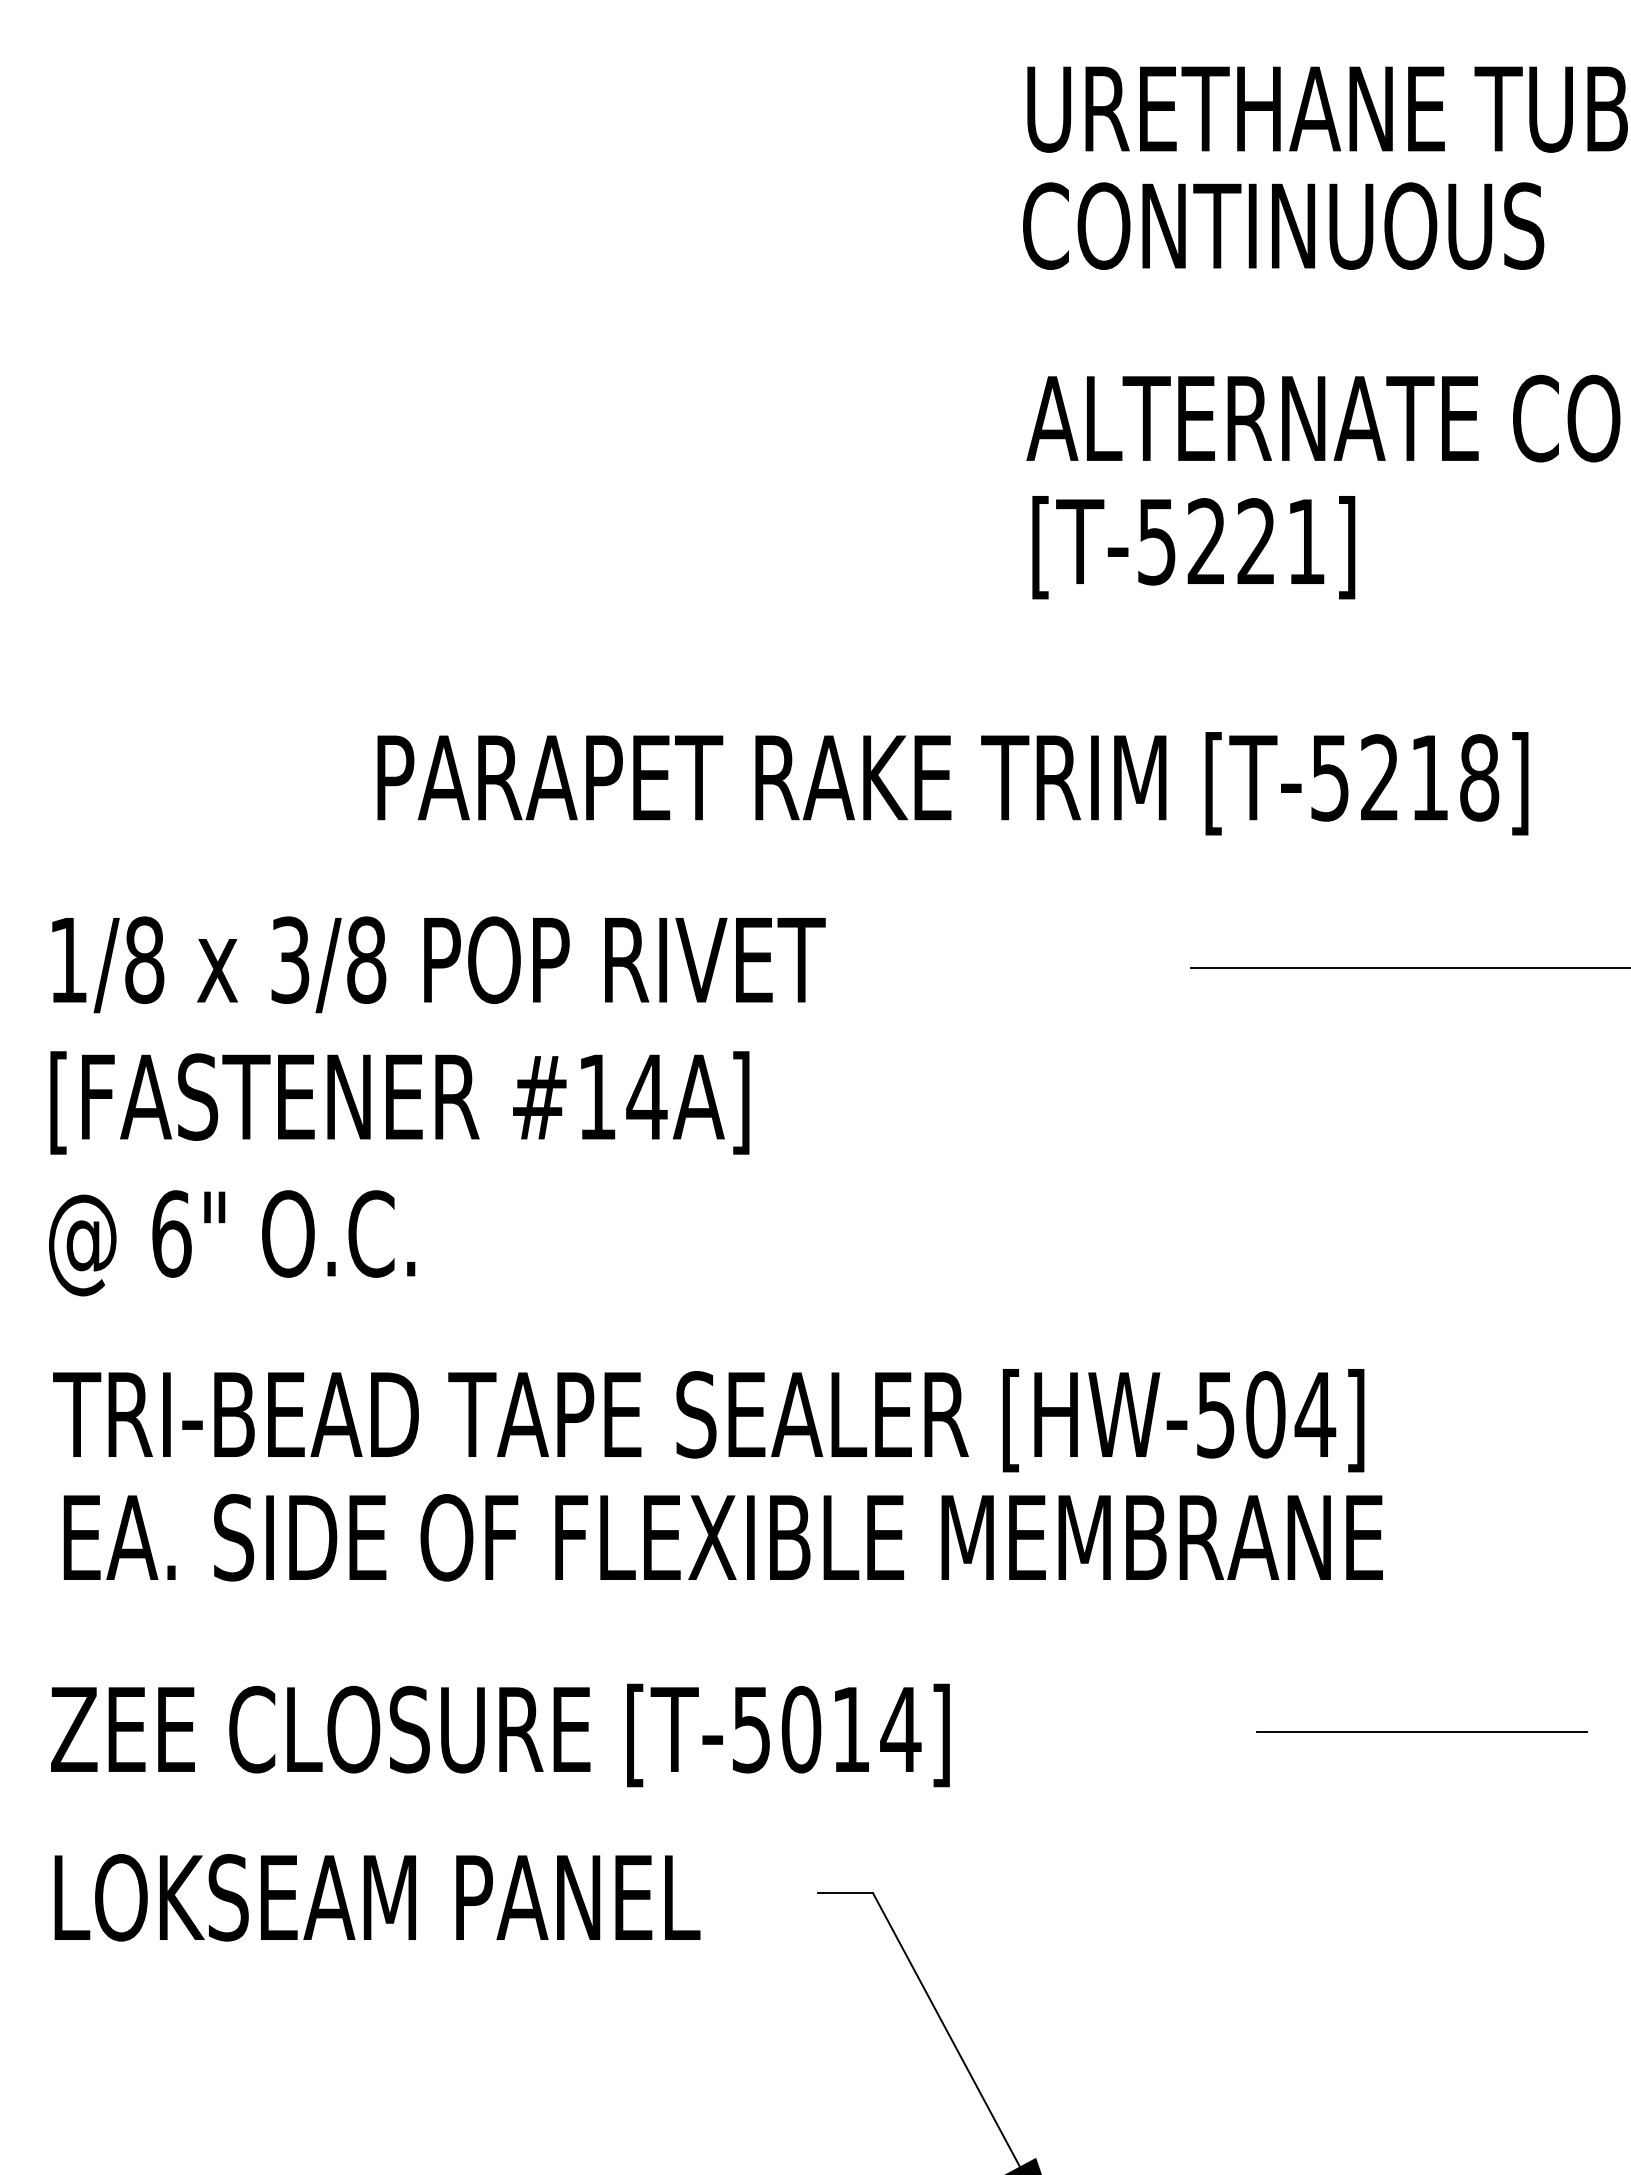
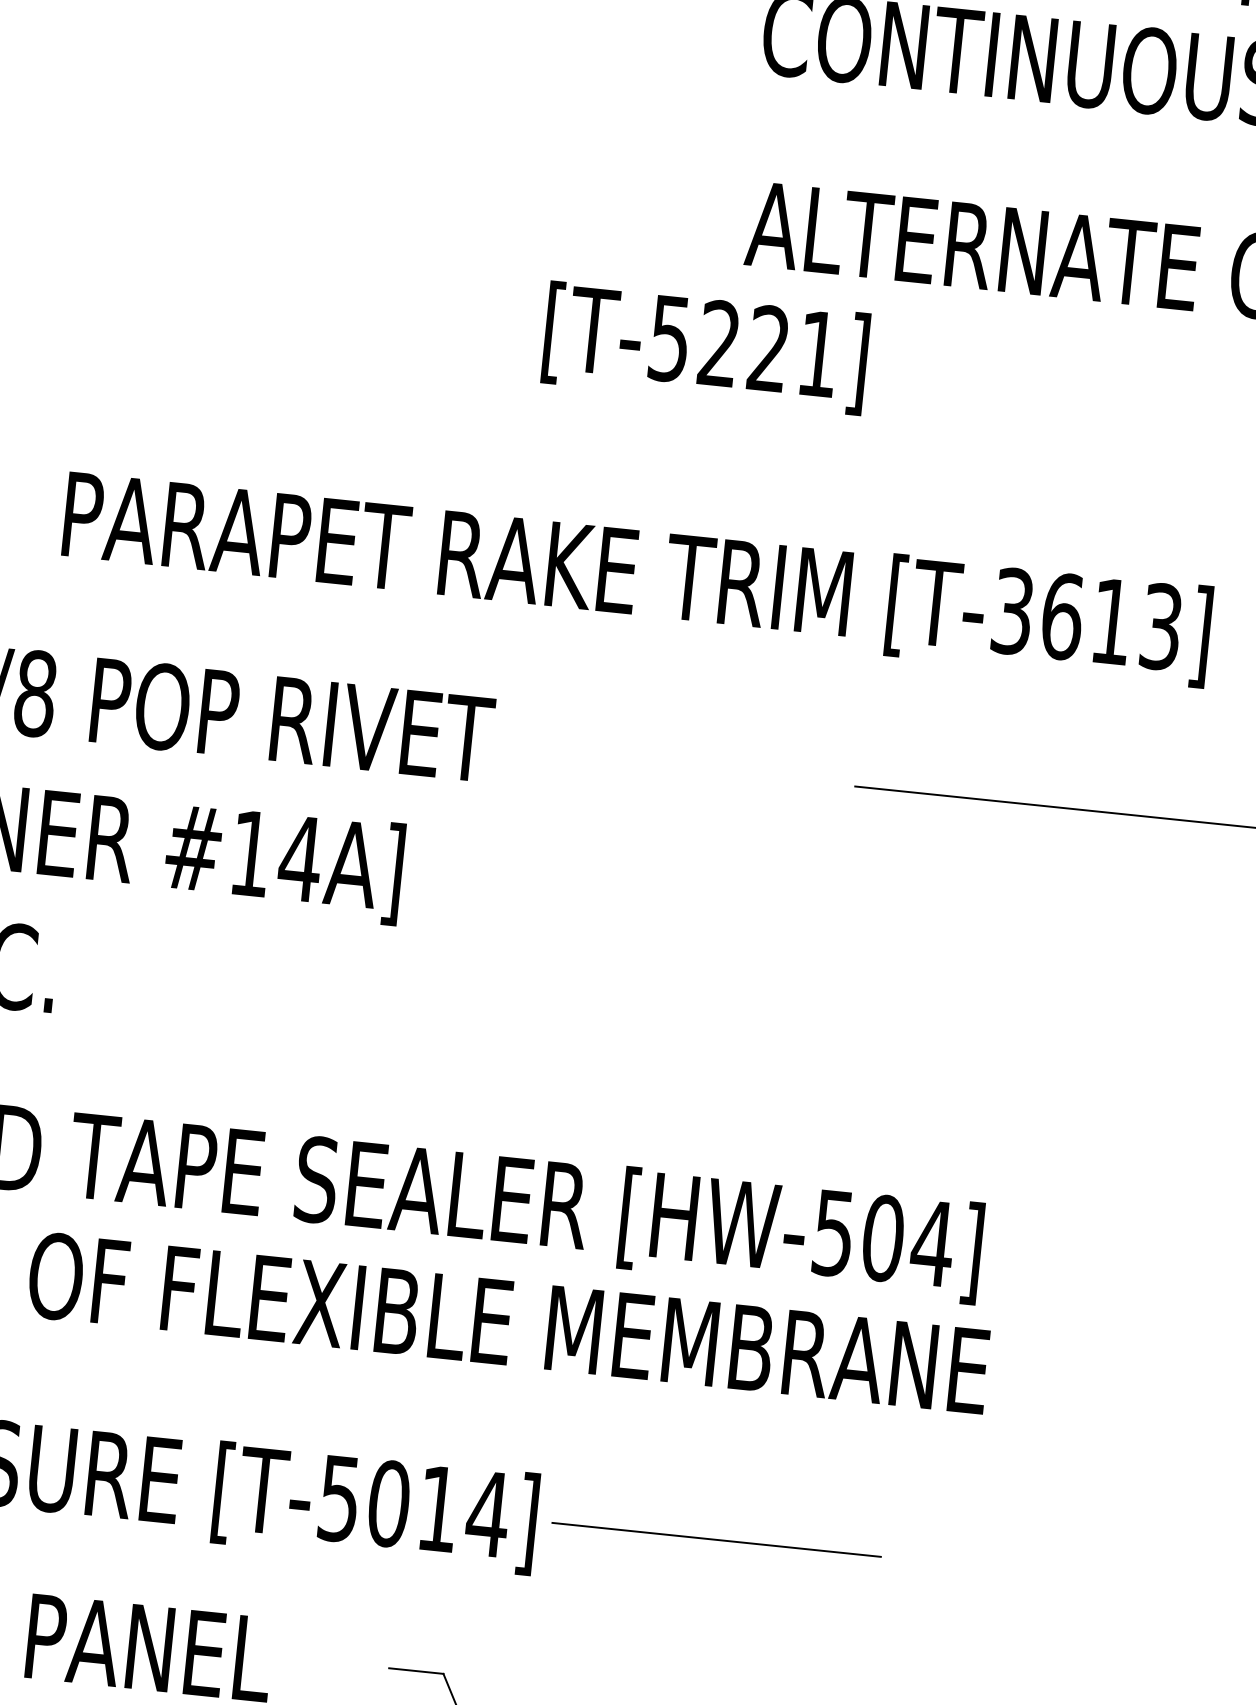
text: (1193, 547) -> (705, 348), moved
text: (1405, 777) -> (1087, 618), [T-5218] -> [T-3613]
line: (1421, 1731) -> (716, 1539), moved

